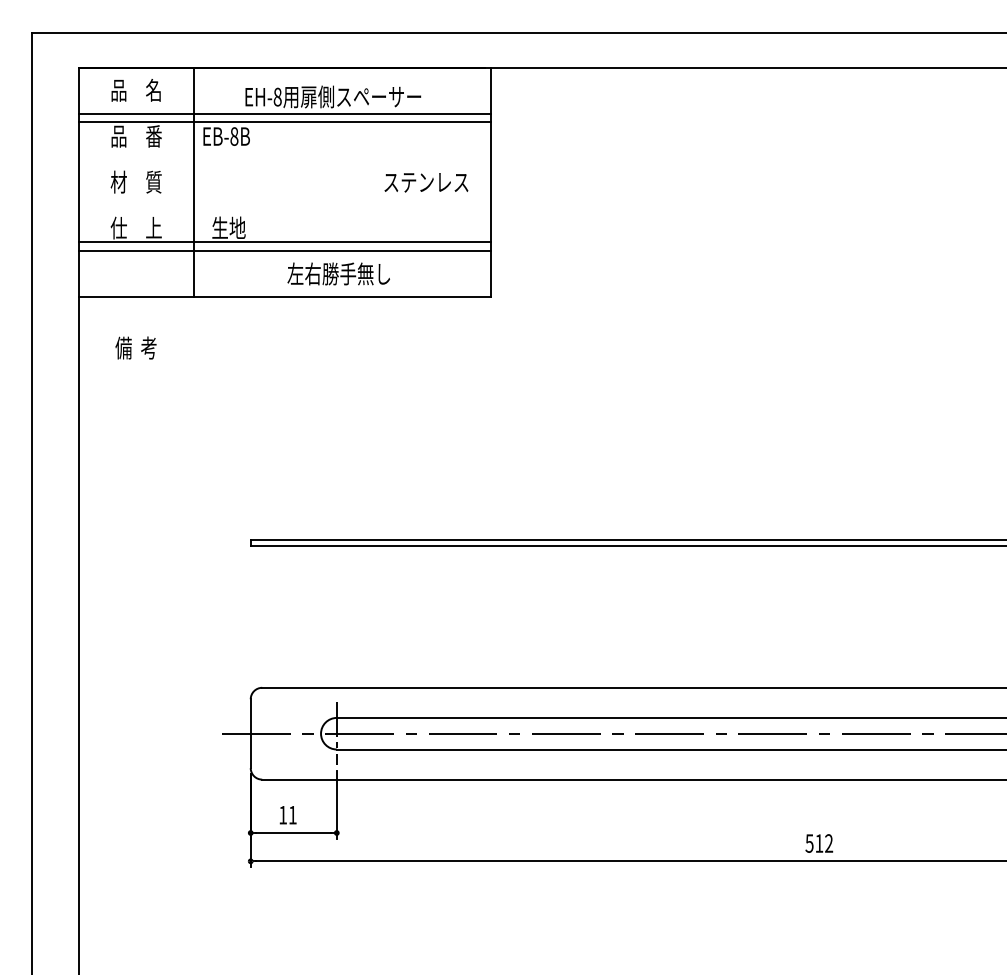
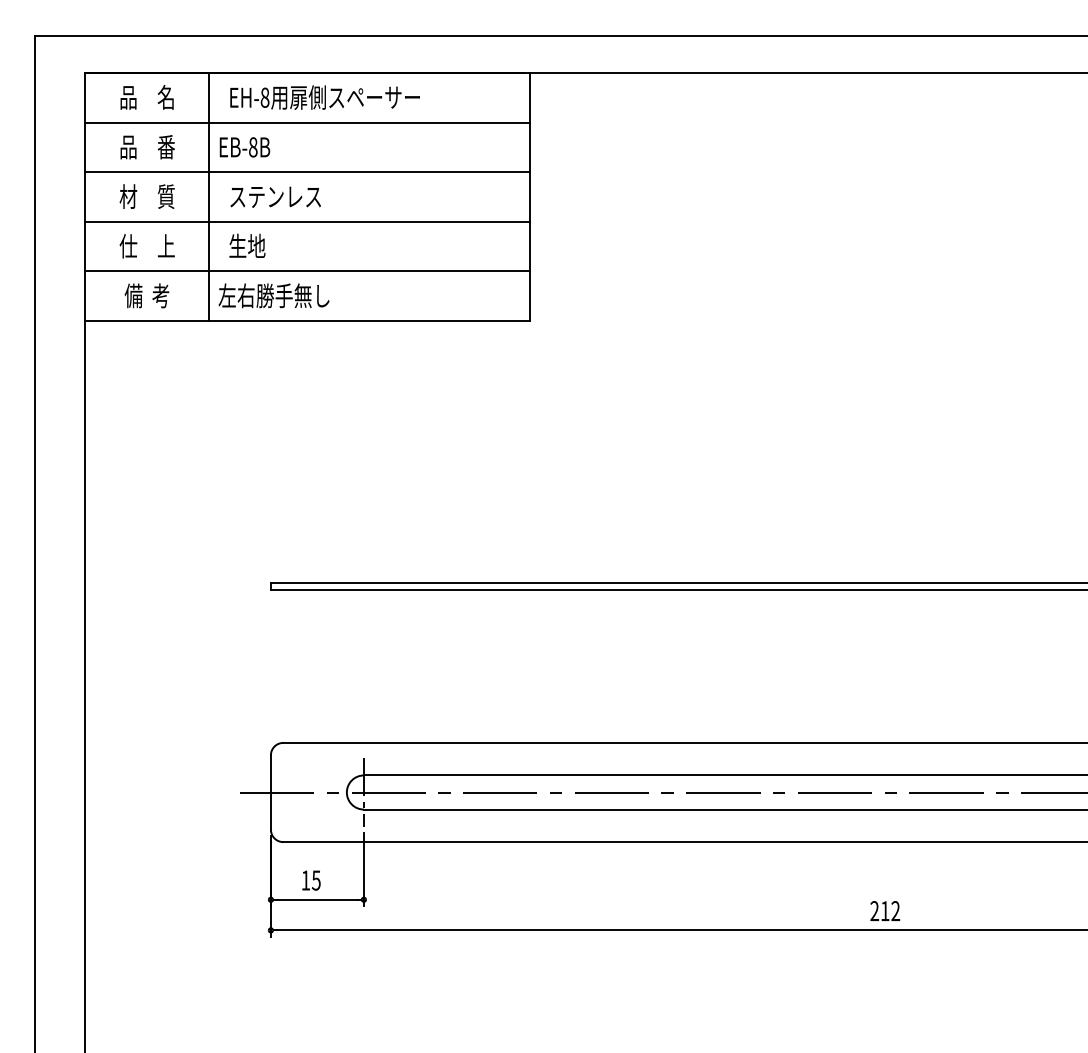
text: (332, 96) -> (324, 97), moved
line: (284, 121) -> (307, 172), moved
text: (426, 182) -> (275, 196), moved
line: (284, 242) -> (307, 221), moved
text: (338, 273) -> (273, 295), moved
text: (135, 347) -> (146, 295), moved
text: (292, 815) -> (316, 880), 11 -> 15
text: (809, 843) -> (874, 911), 512 -> 212

